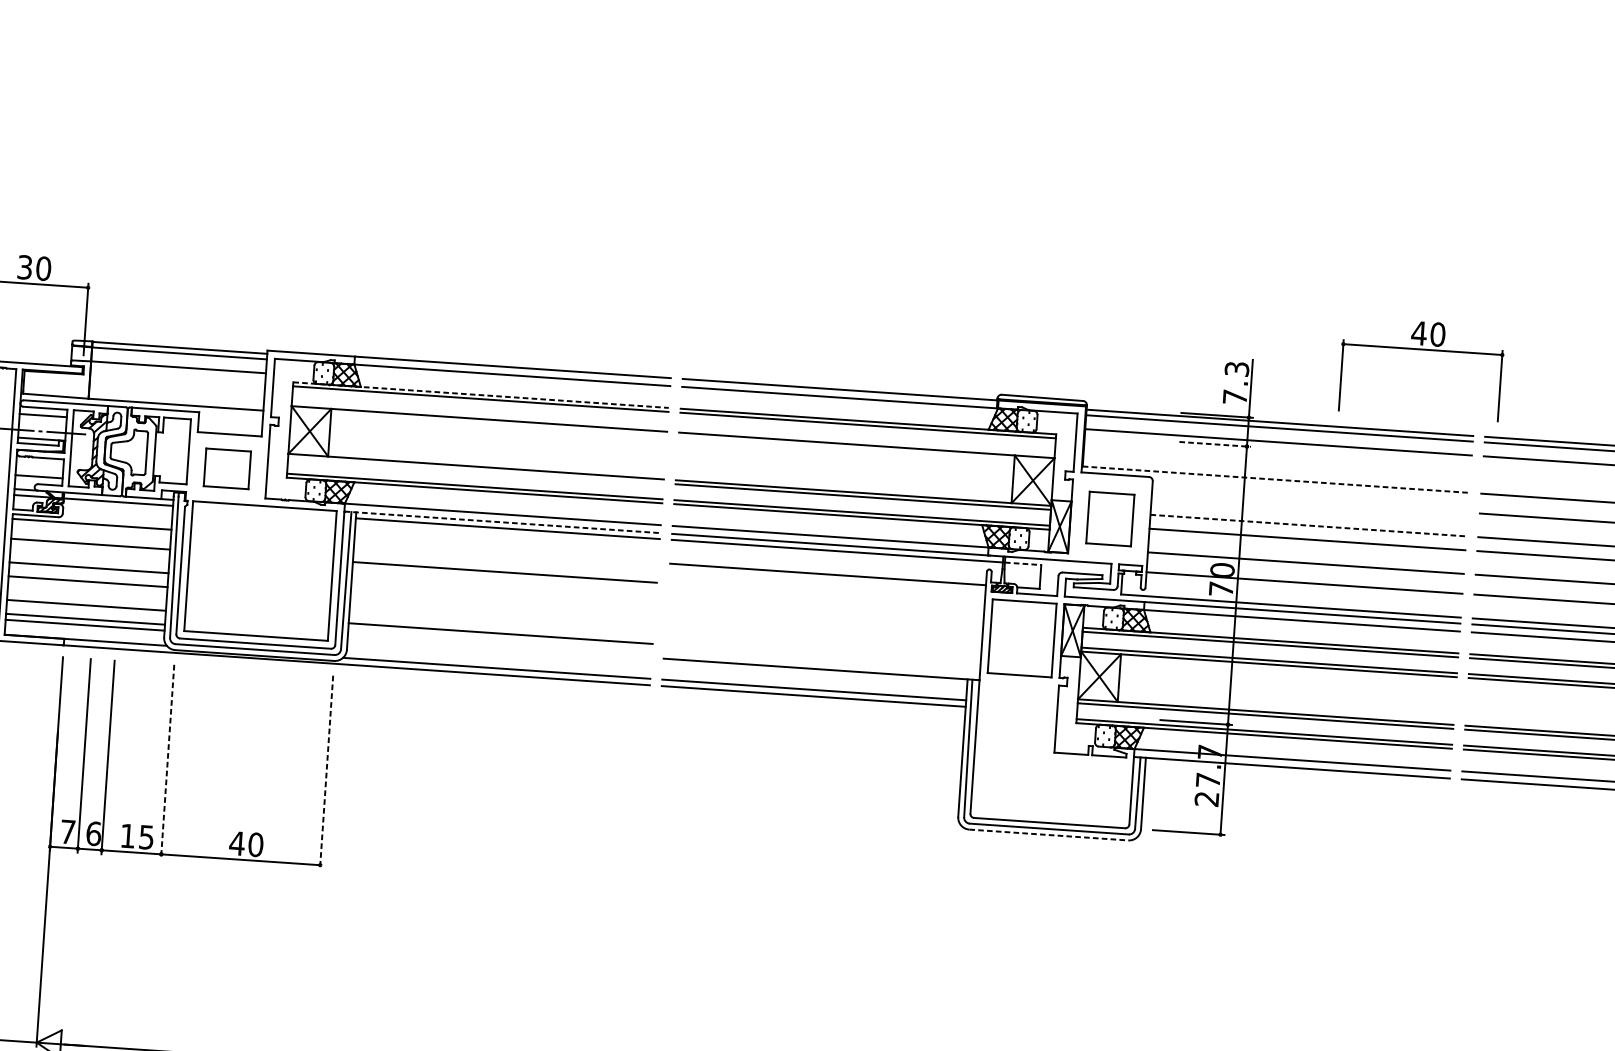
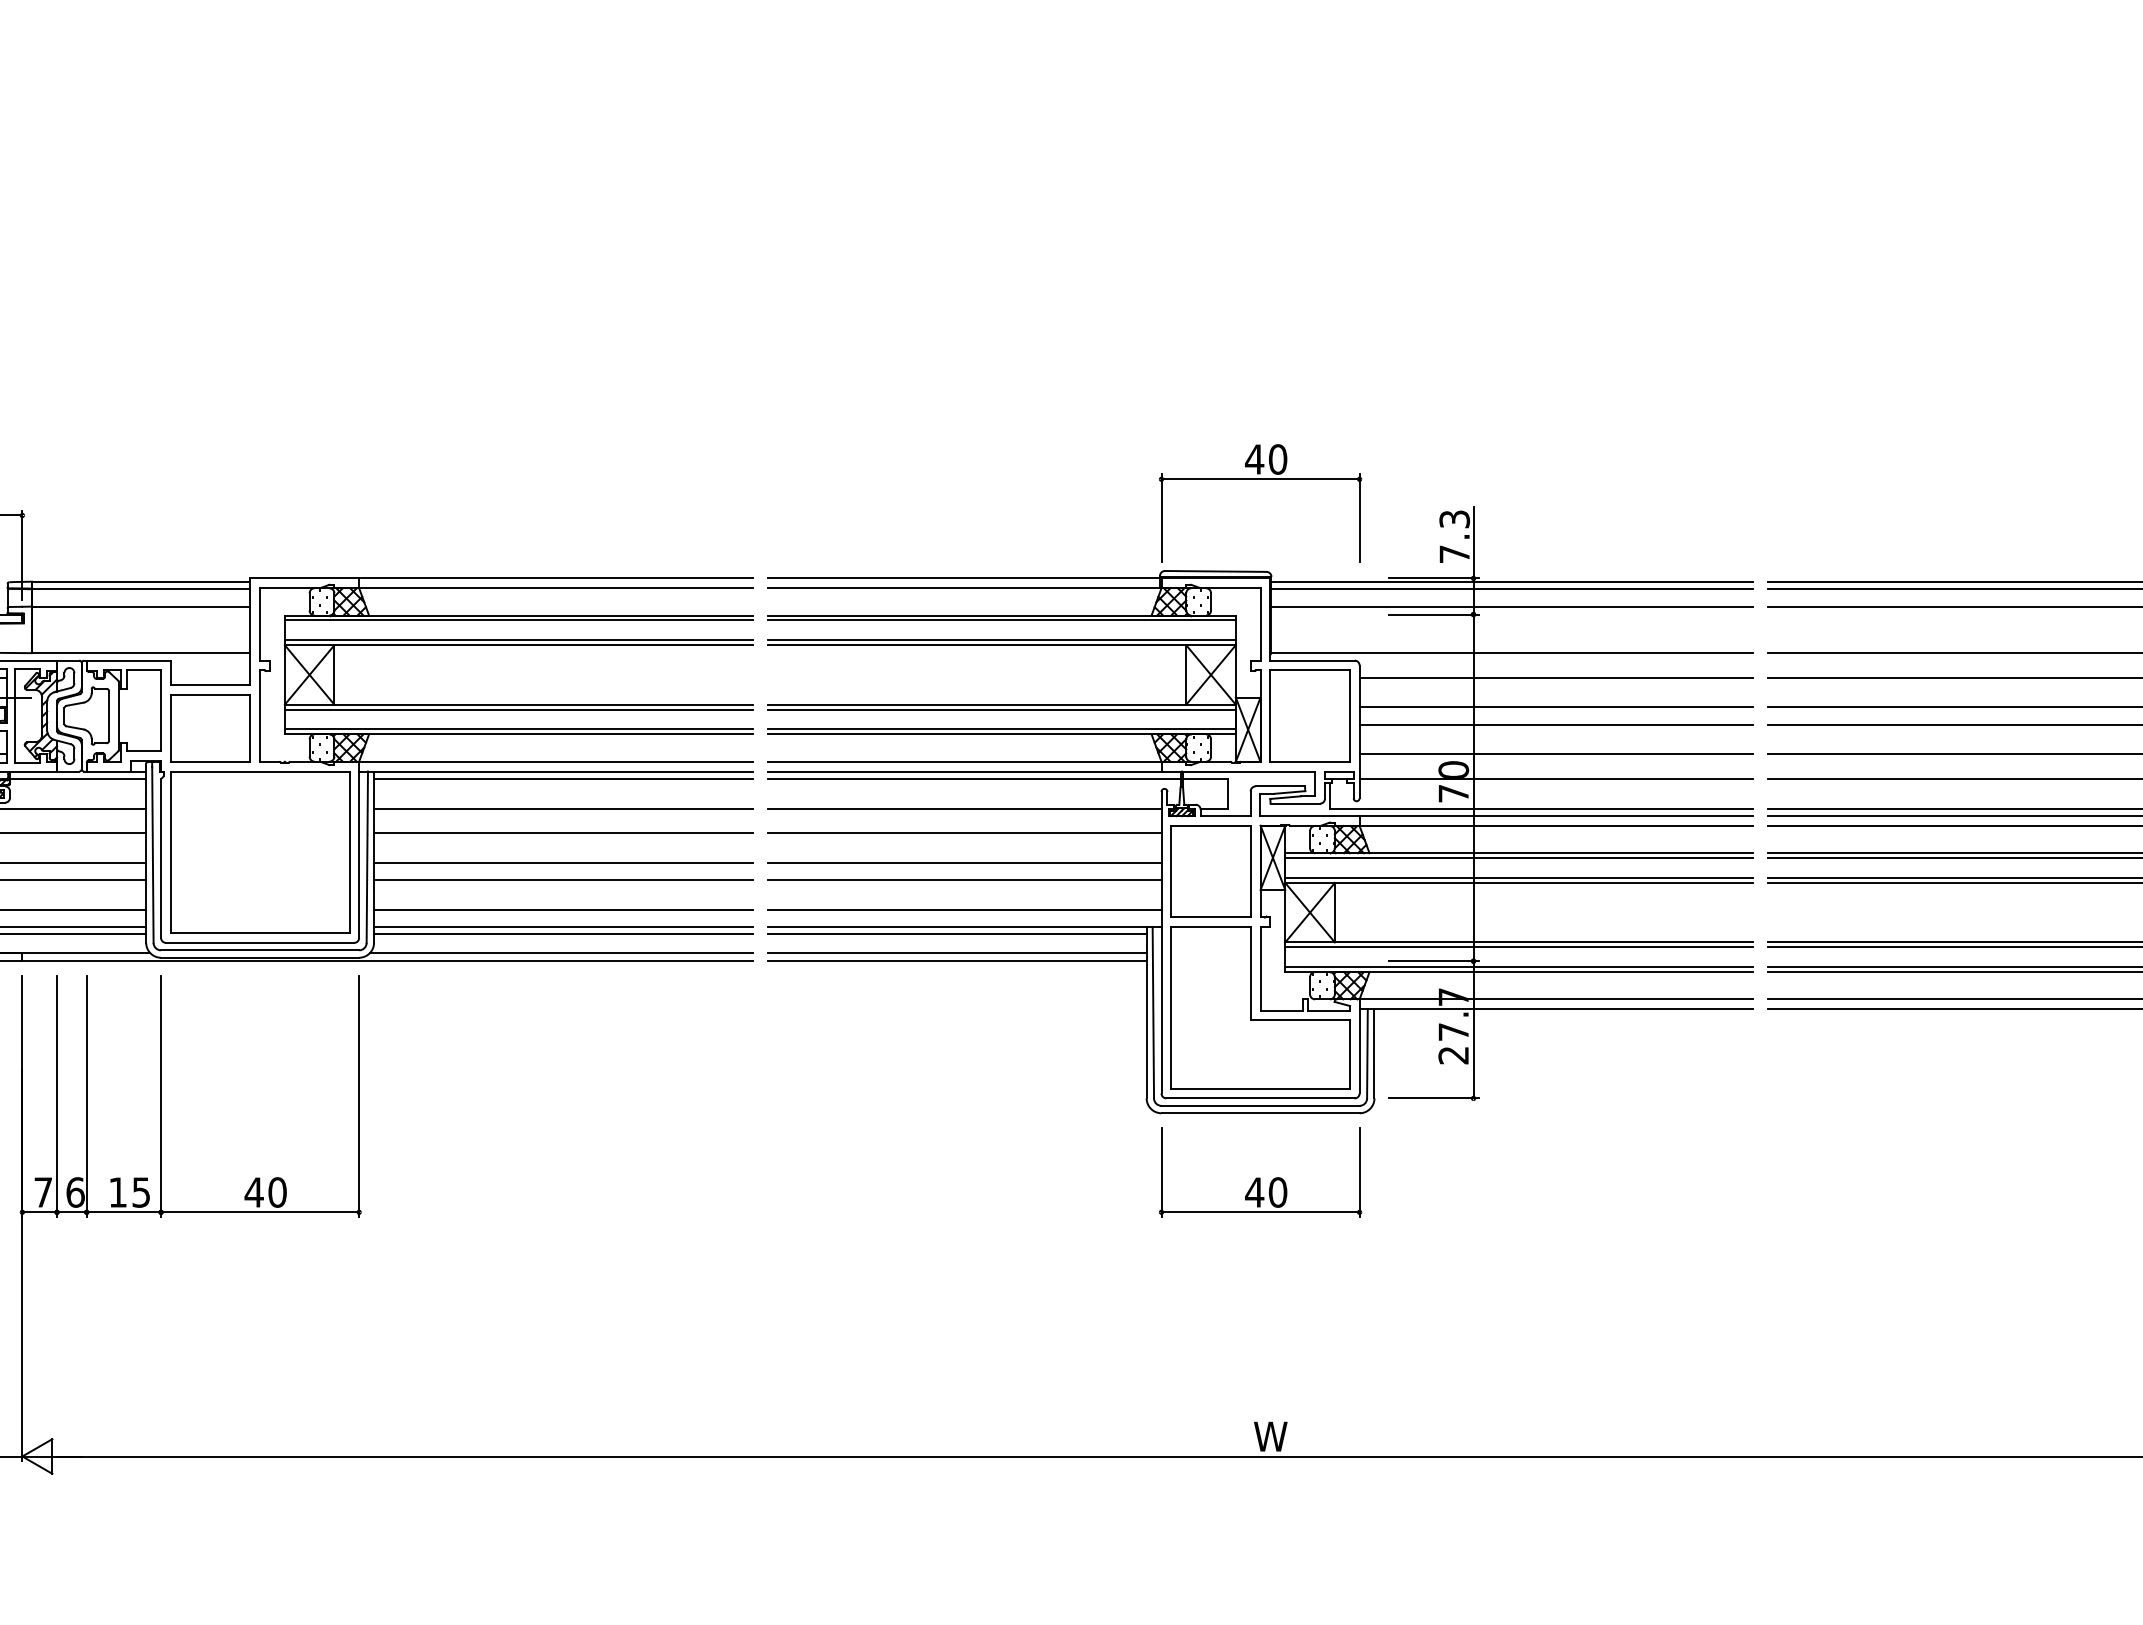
part: (1422, 349) -> (1260, 479), moved
line: (481, 395) -> (519, 615), dashed -> solid
line: (479, 415) -> (518, 640), added
line: (866, 441) -> (1001, 640), added
line: (1214, 444) -> (1433, 614), dashed -> solid
part: (227, 468) -> (210, 728), size x1.43
line: (475, 470) -> (518, 709), added
line: (1276, 479) -> (1512, 653), dashed -> solid
line: (1310, 501) -> (1556, 677), added
part: (1109, 518) -> (1309, 715), size x1.43
line: (502, 522) -> (556, 771), dashed -> solid
line: (1308, 525) -> (1556, 707), dashed -> solid
line: (506, 552) -> (563, 808), added
line: (1022, 563) -> (1205, 778), dashed -> solid
line: (826, 594) -> (964, 833), added
line: (503, 595) -> (563, 862), added
line: (502, 610) -> (563, 880), added
line: (825, 617) -> (964, 862), added
line: (824, 632) -> (964, 880), added
line: (499, 647) -> (563, 927), added
line: (499, 653) -> (563, 934), added
line: (822, 655) -> (964, 909), added
line: (814, 674) -> (956, 934), added
part: (1047, 749) -> (1251, 1007), added
line: (168, 761) -> (161, 1096), dashed -> solid
line: (326, 772) -> (359, 1096), dashed -> solid
line: (1049, 835) -> (1261, 1113), dashed -> solid
part: (1045, 882) -> (1260, 1172), added

